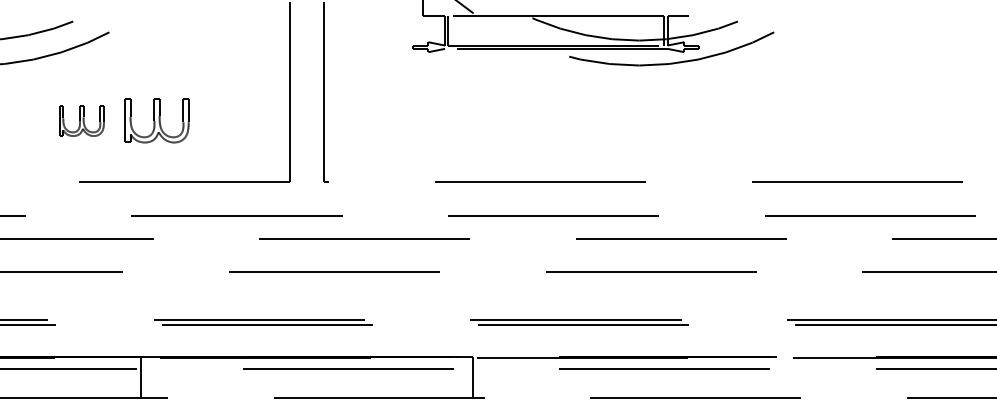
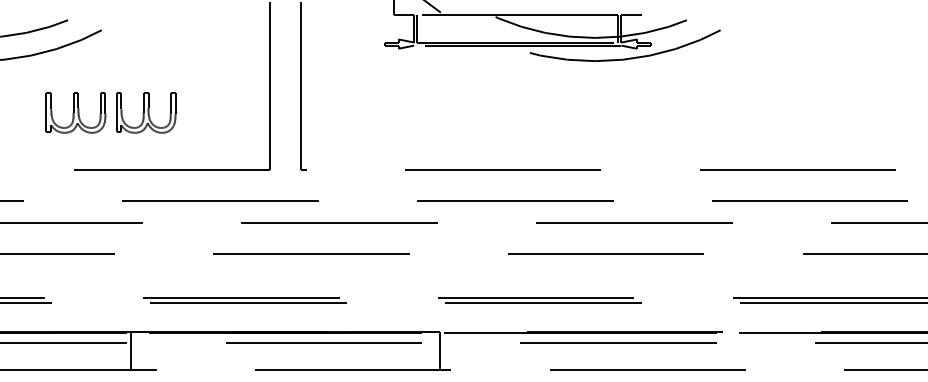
part: (81, 120) -> (75, 112), size x1.43

